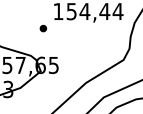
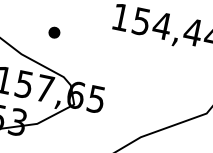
part: (43, 28) -> (54, 32), moved

